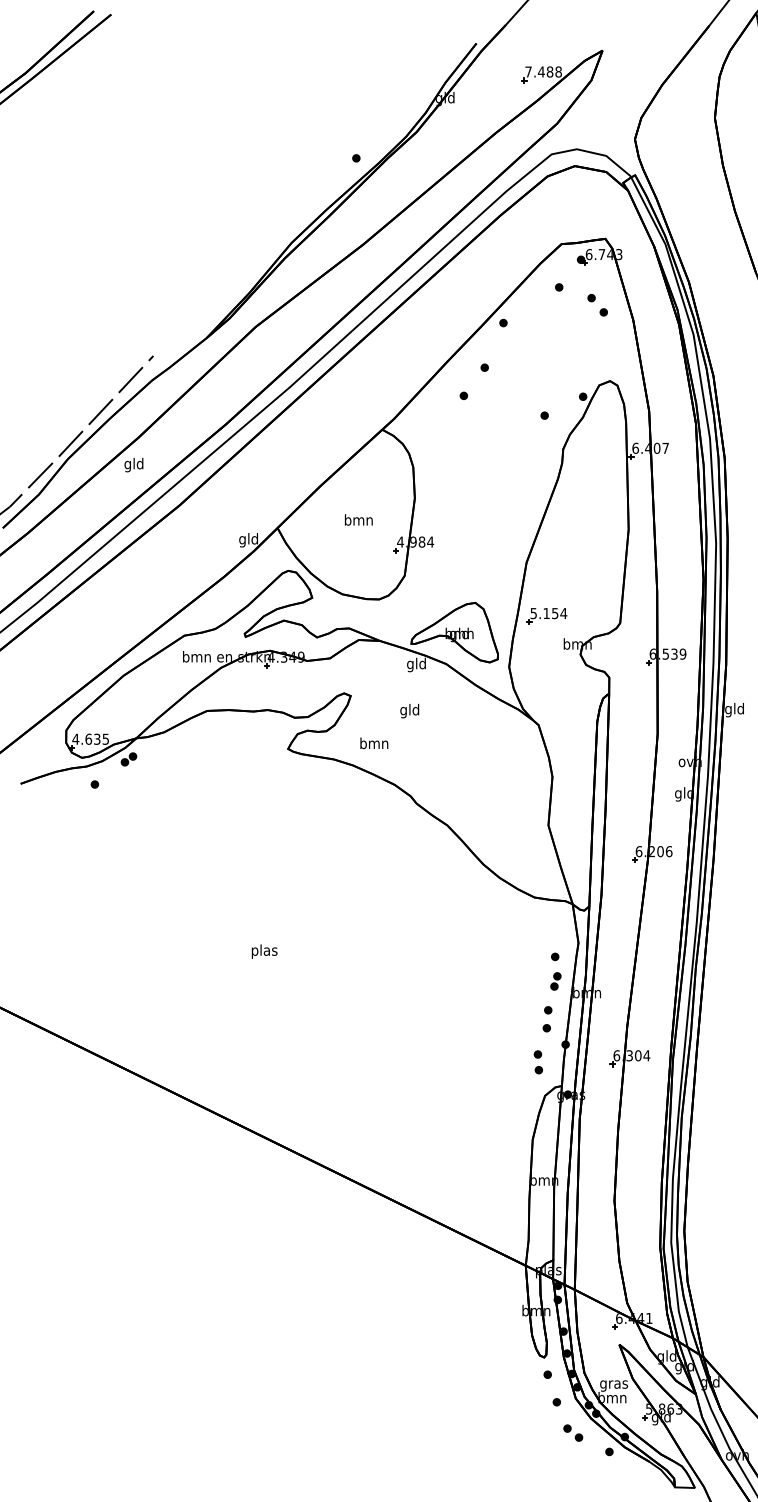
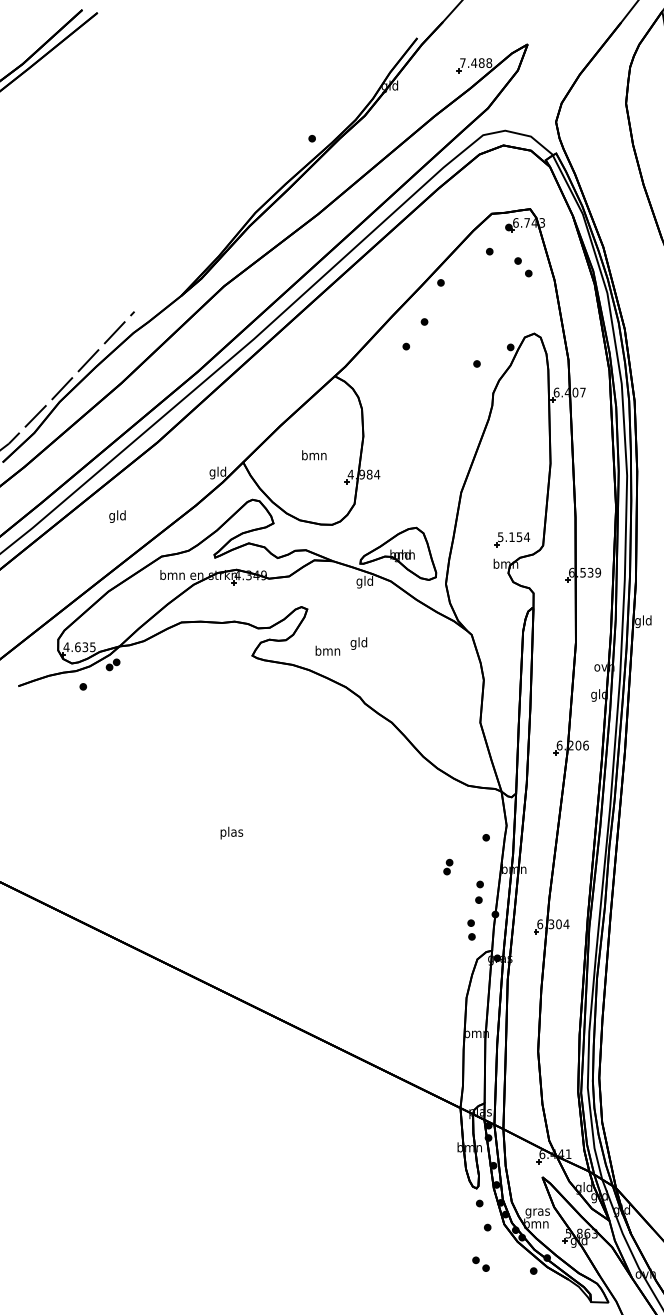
text: (133, 464) -> (117, 516), moved
part: (546, 616) -> (511, 539), moved
text: (409, 711) -> (358, 643), moved
part: (555, 981) -> (447, 867), moved
part: (573, 1432) -> (481, 1263), moved

